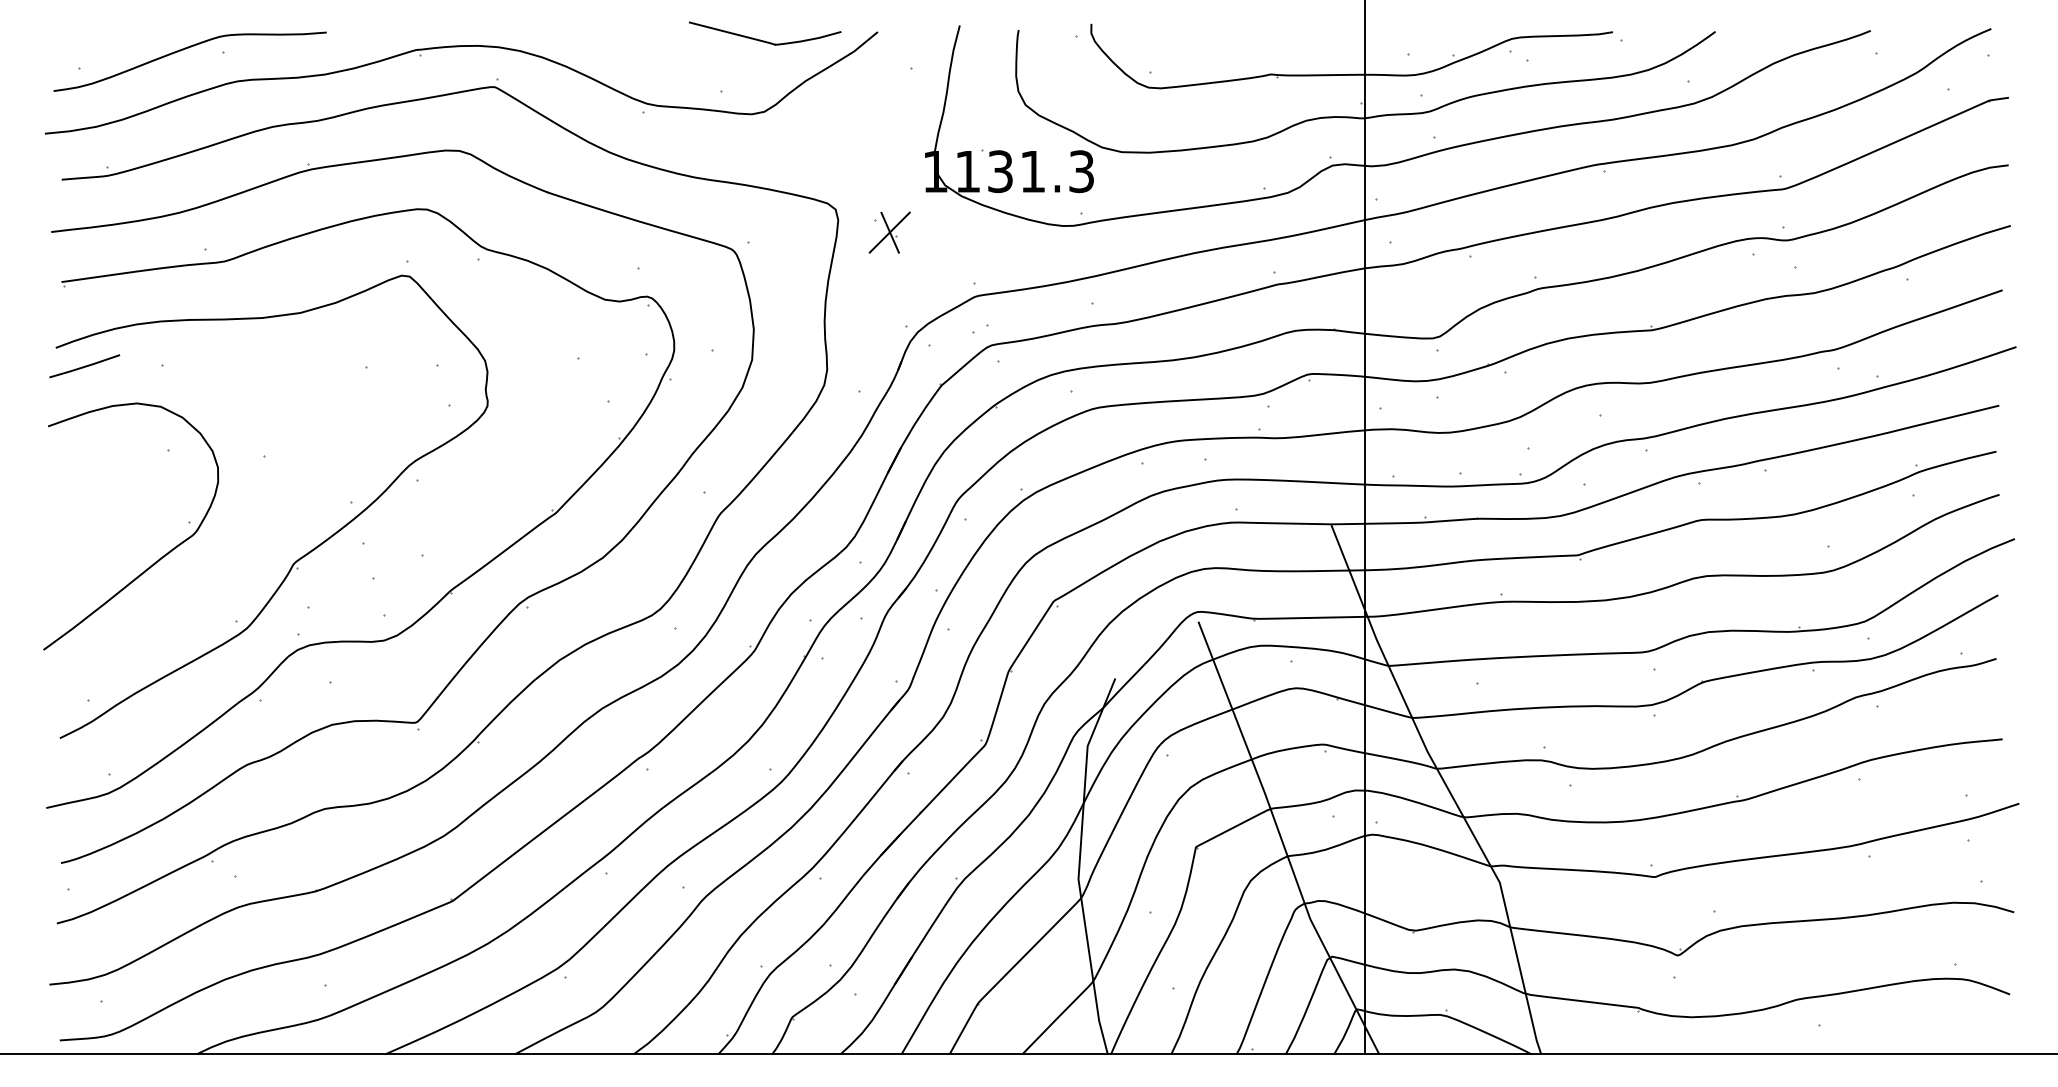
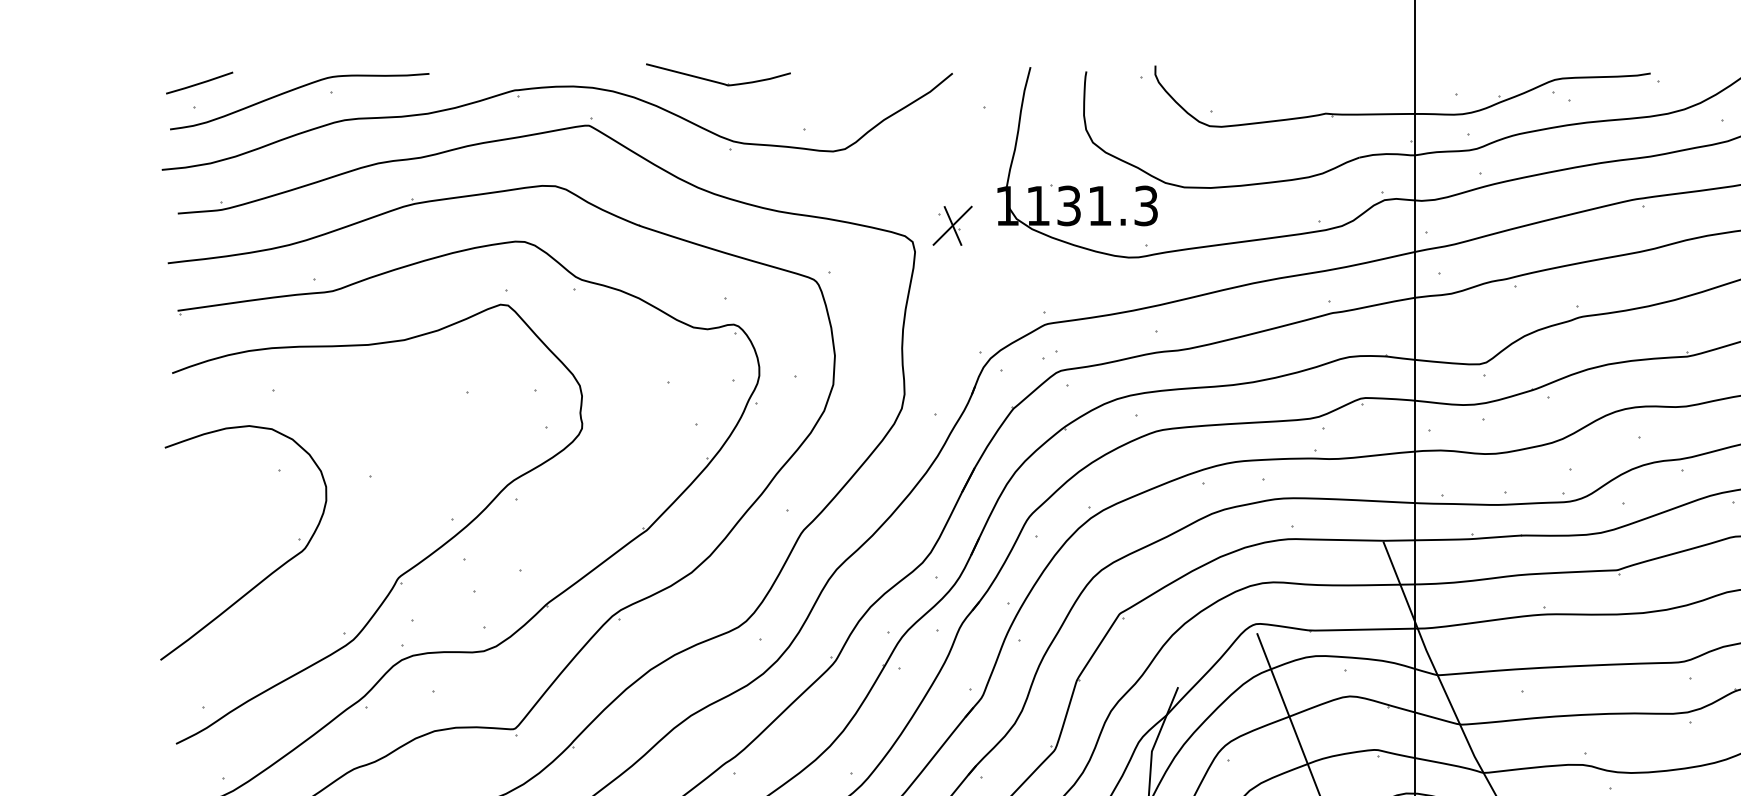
part: (764, 40) -> (717, 81), moved
part: (889, 232) -> (952, 225), moved
line: (84, 366) -> (199, 83), moved

